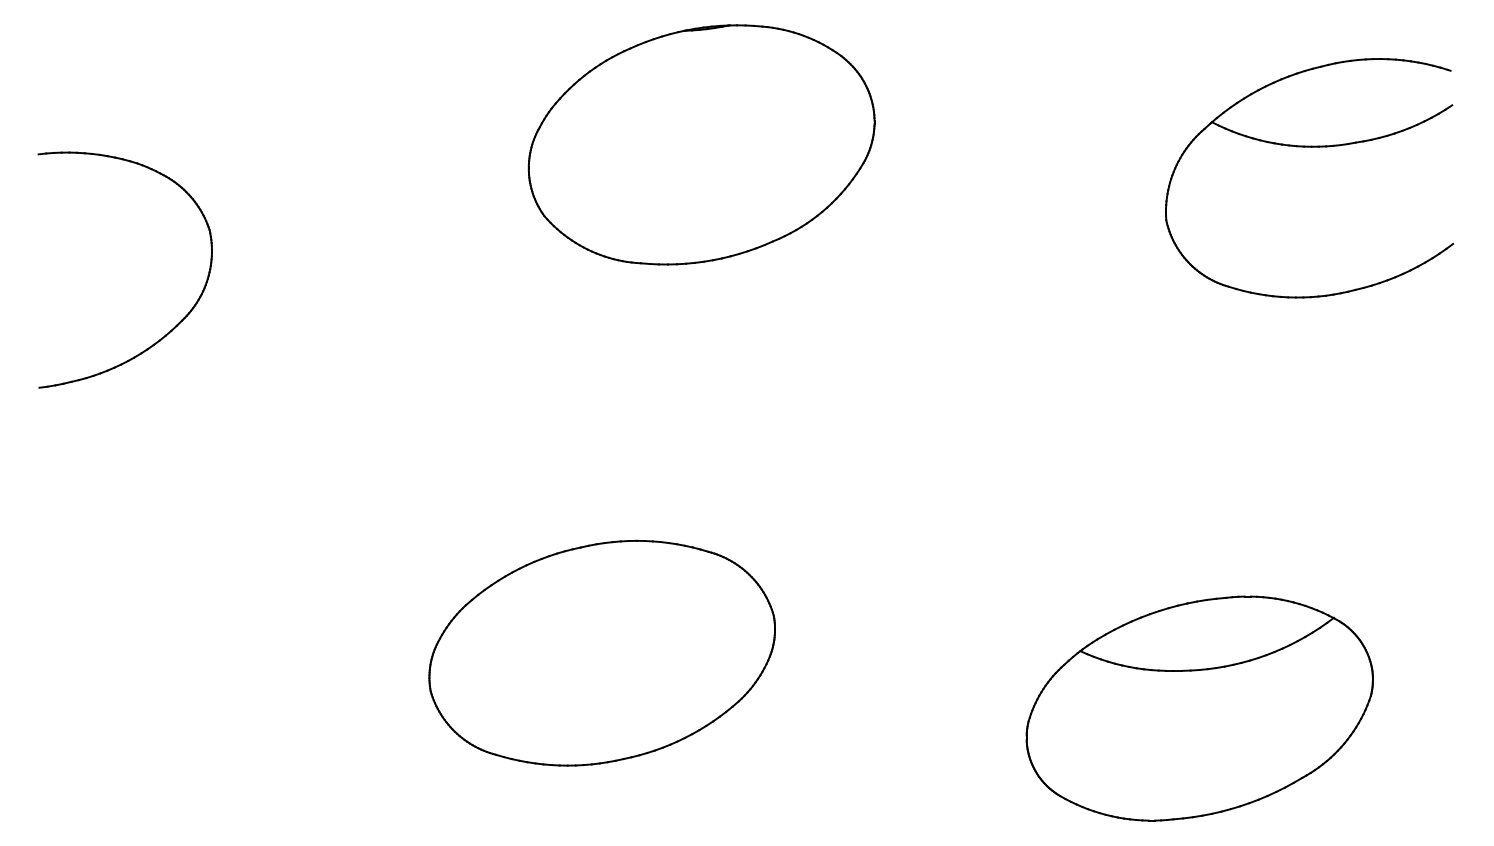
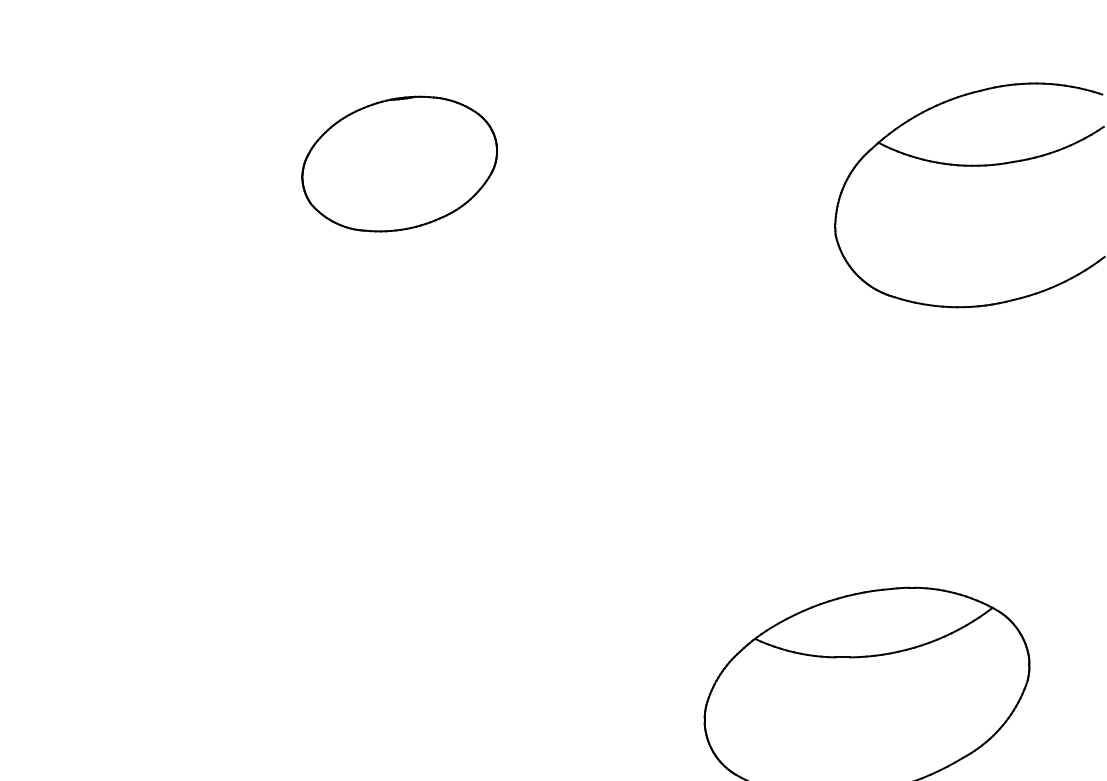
part: (701, 144) -> (399, 163), size x0.6
part: (601, 652) -> (305, 640), removed

